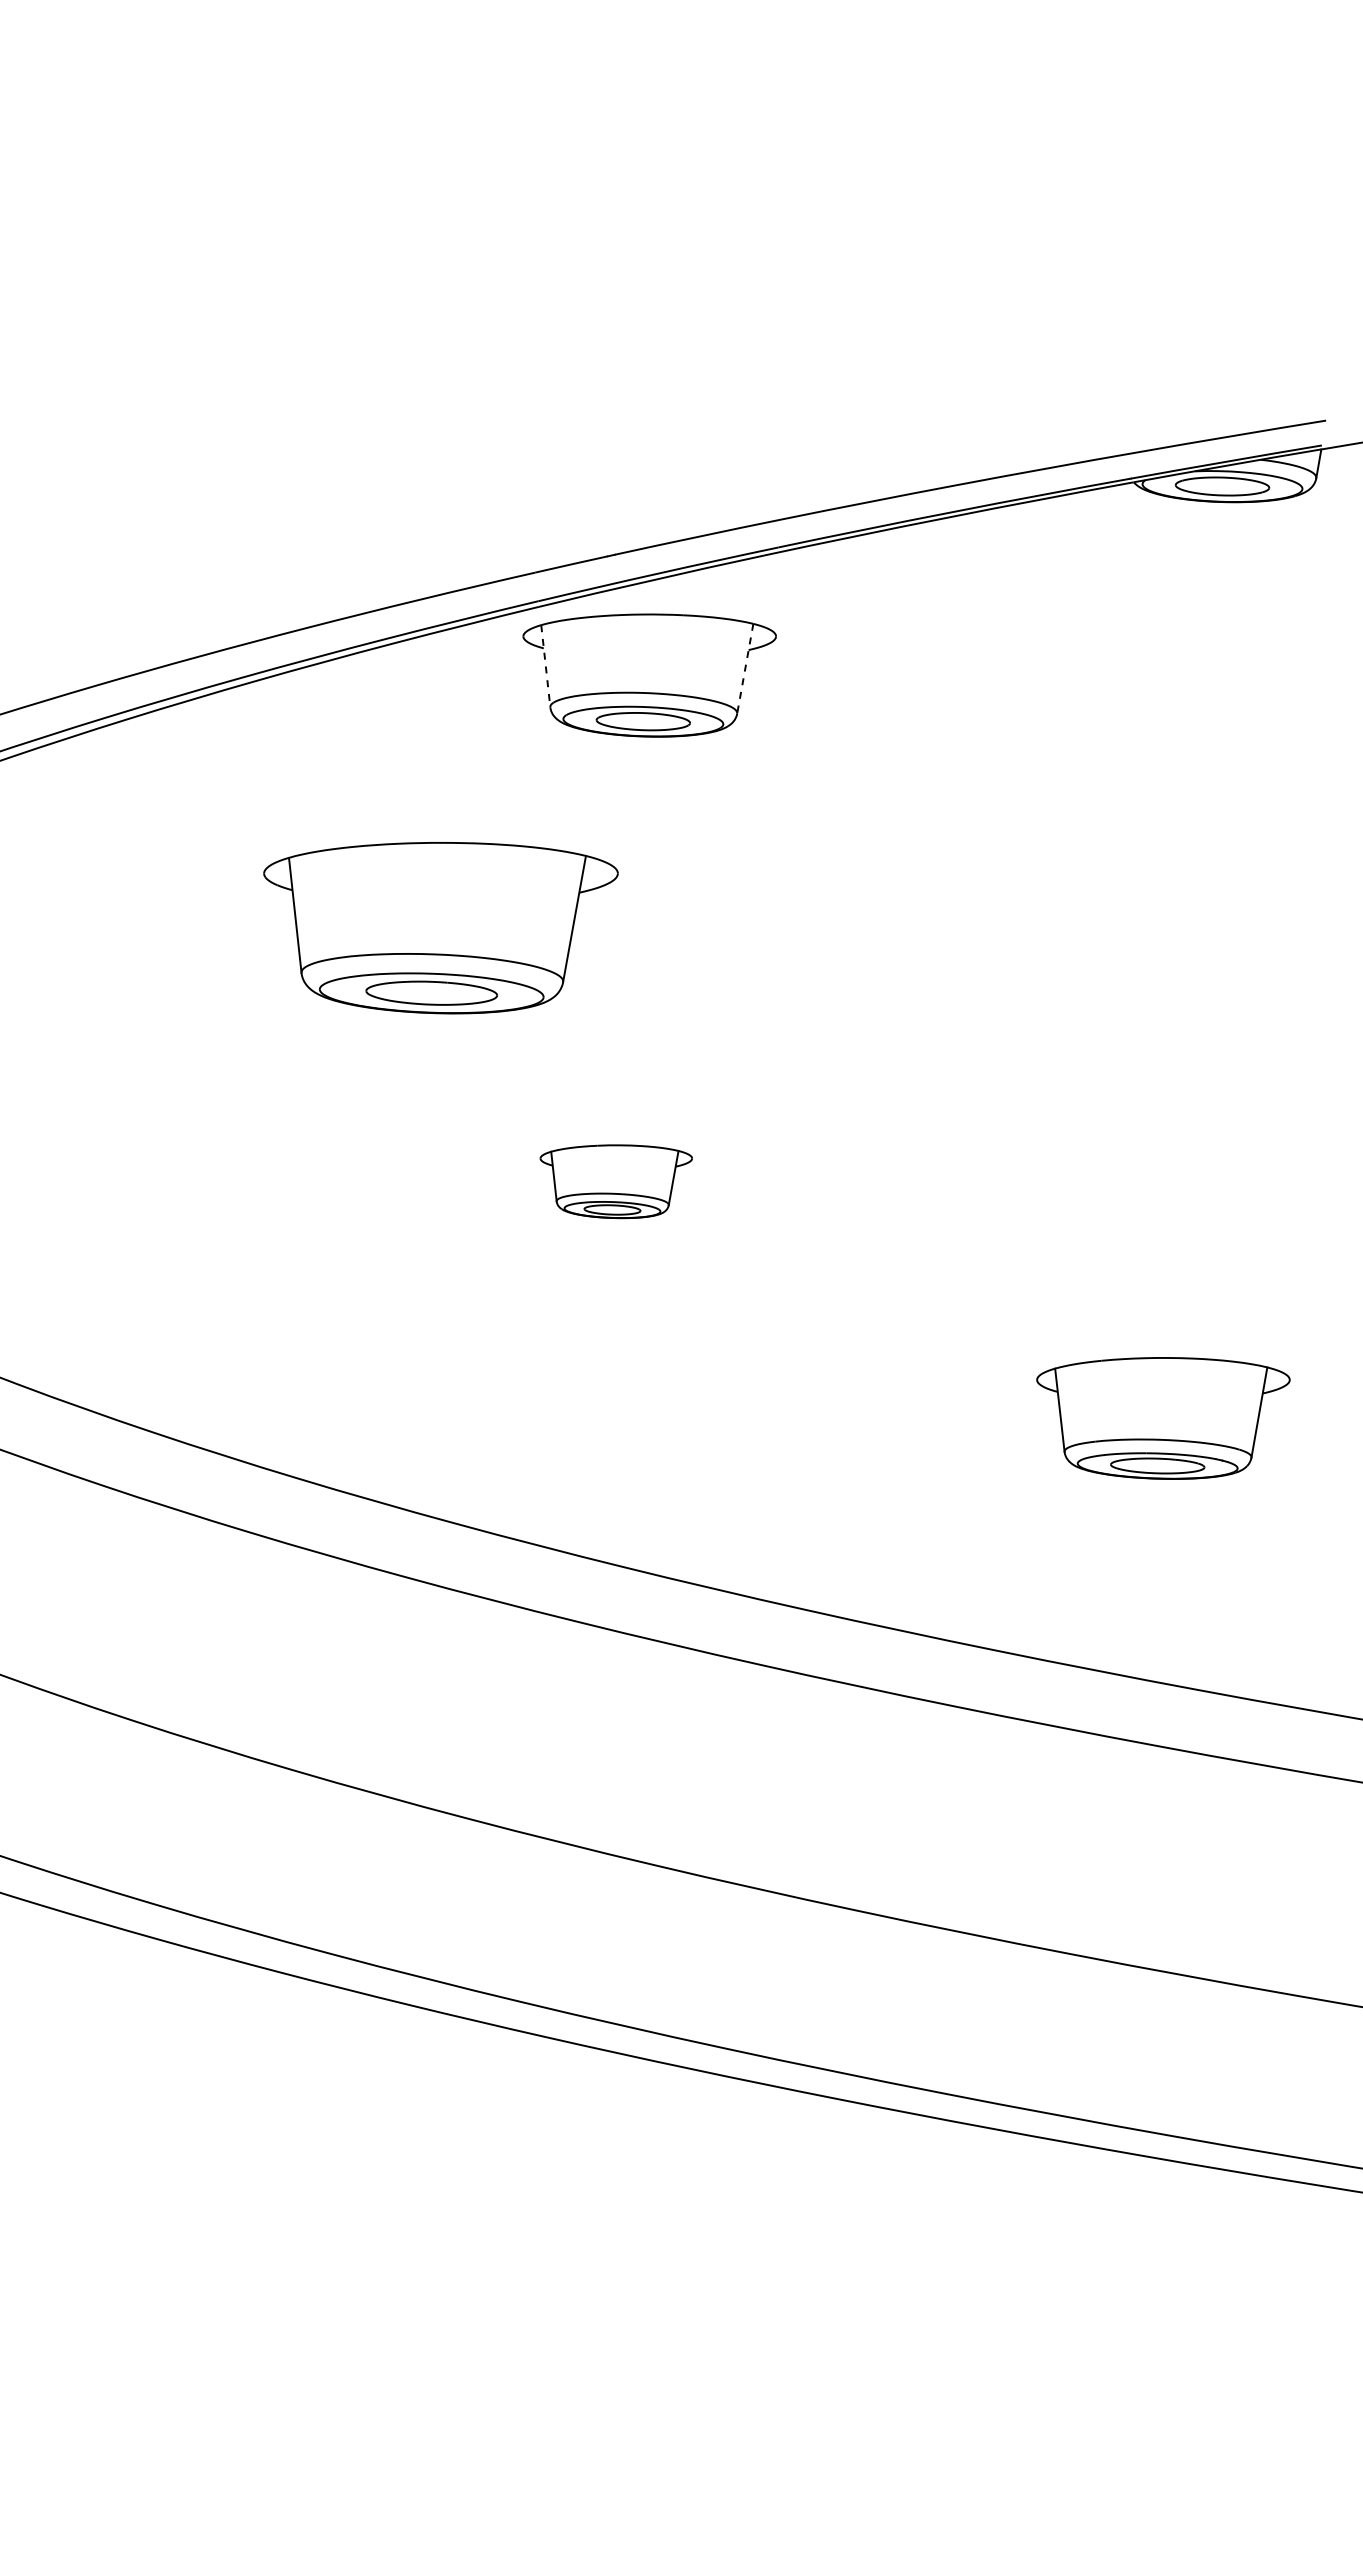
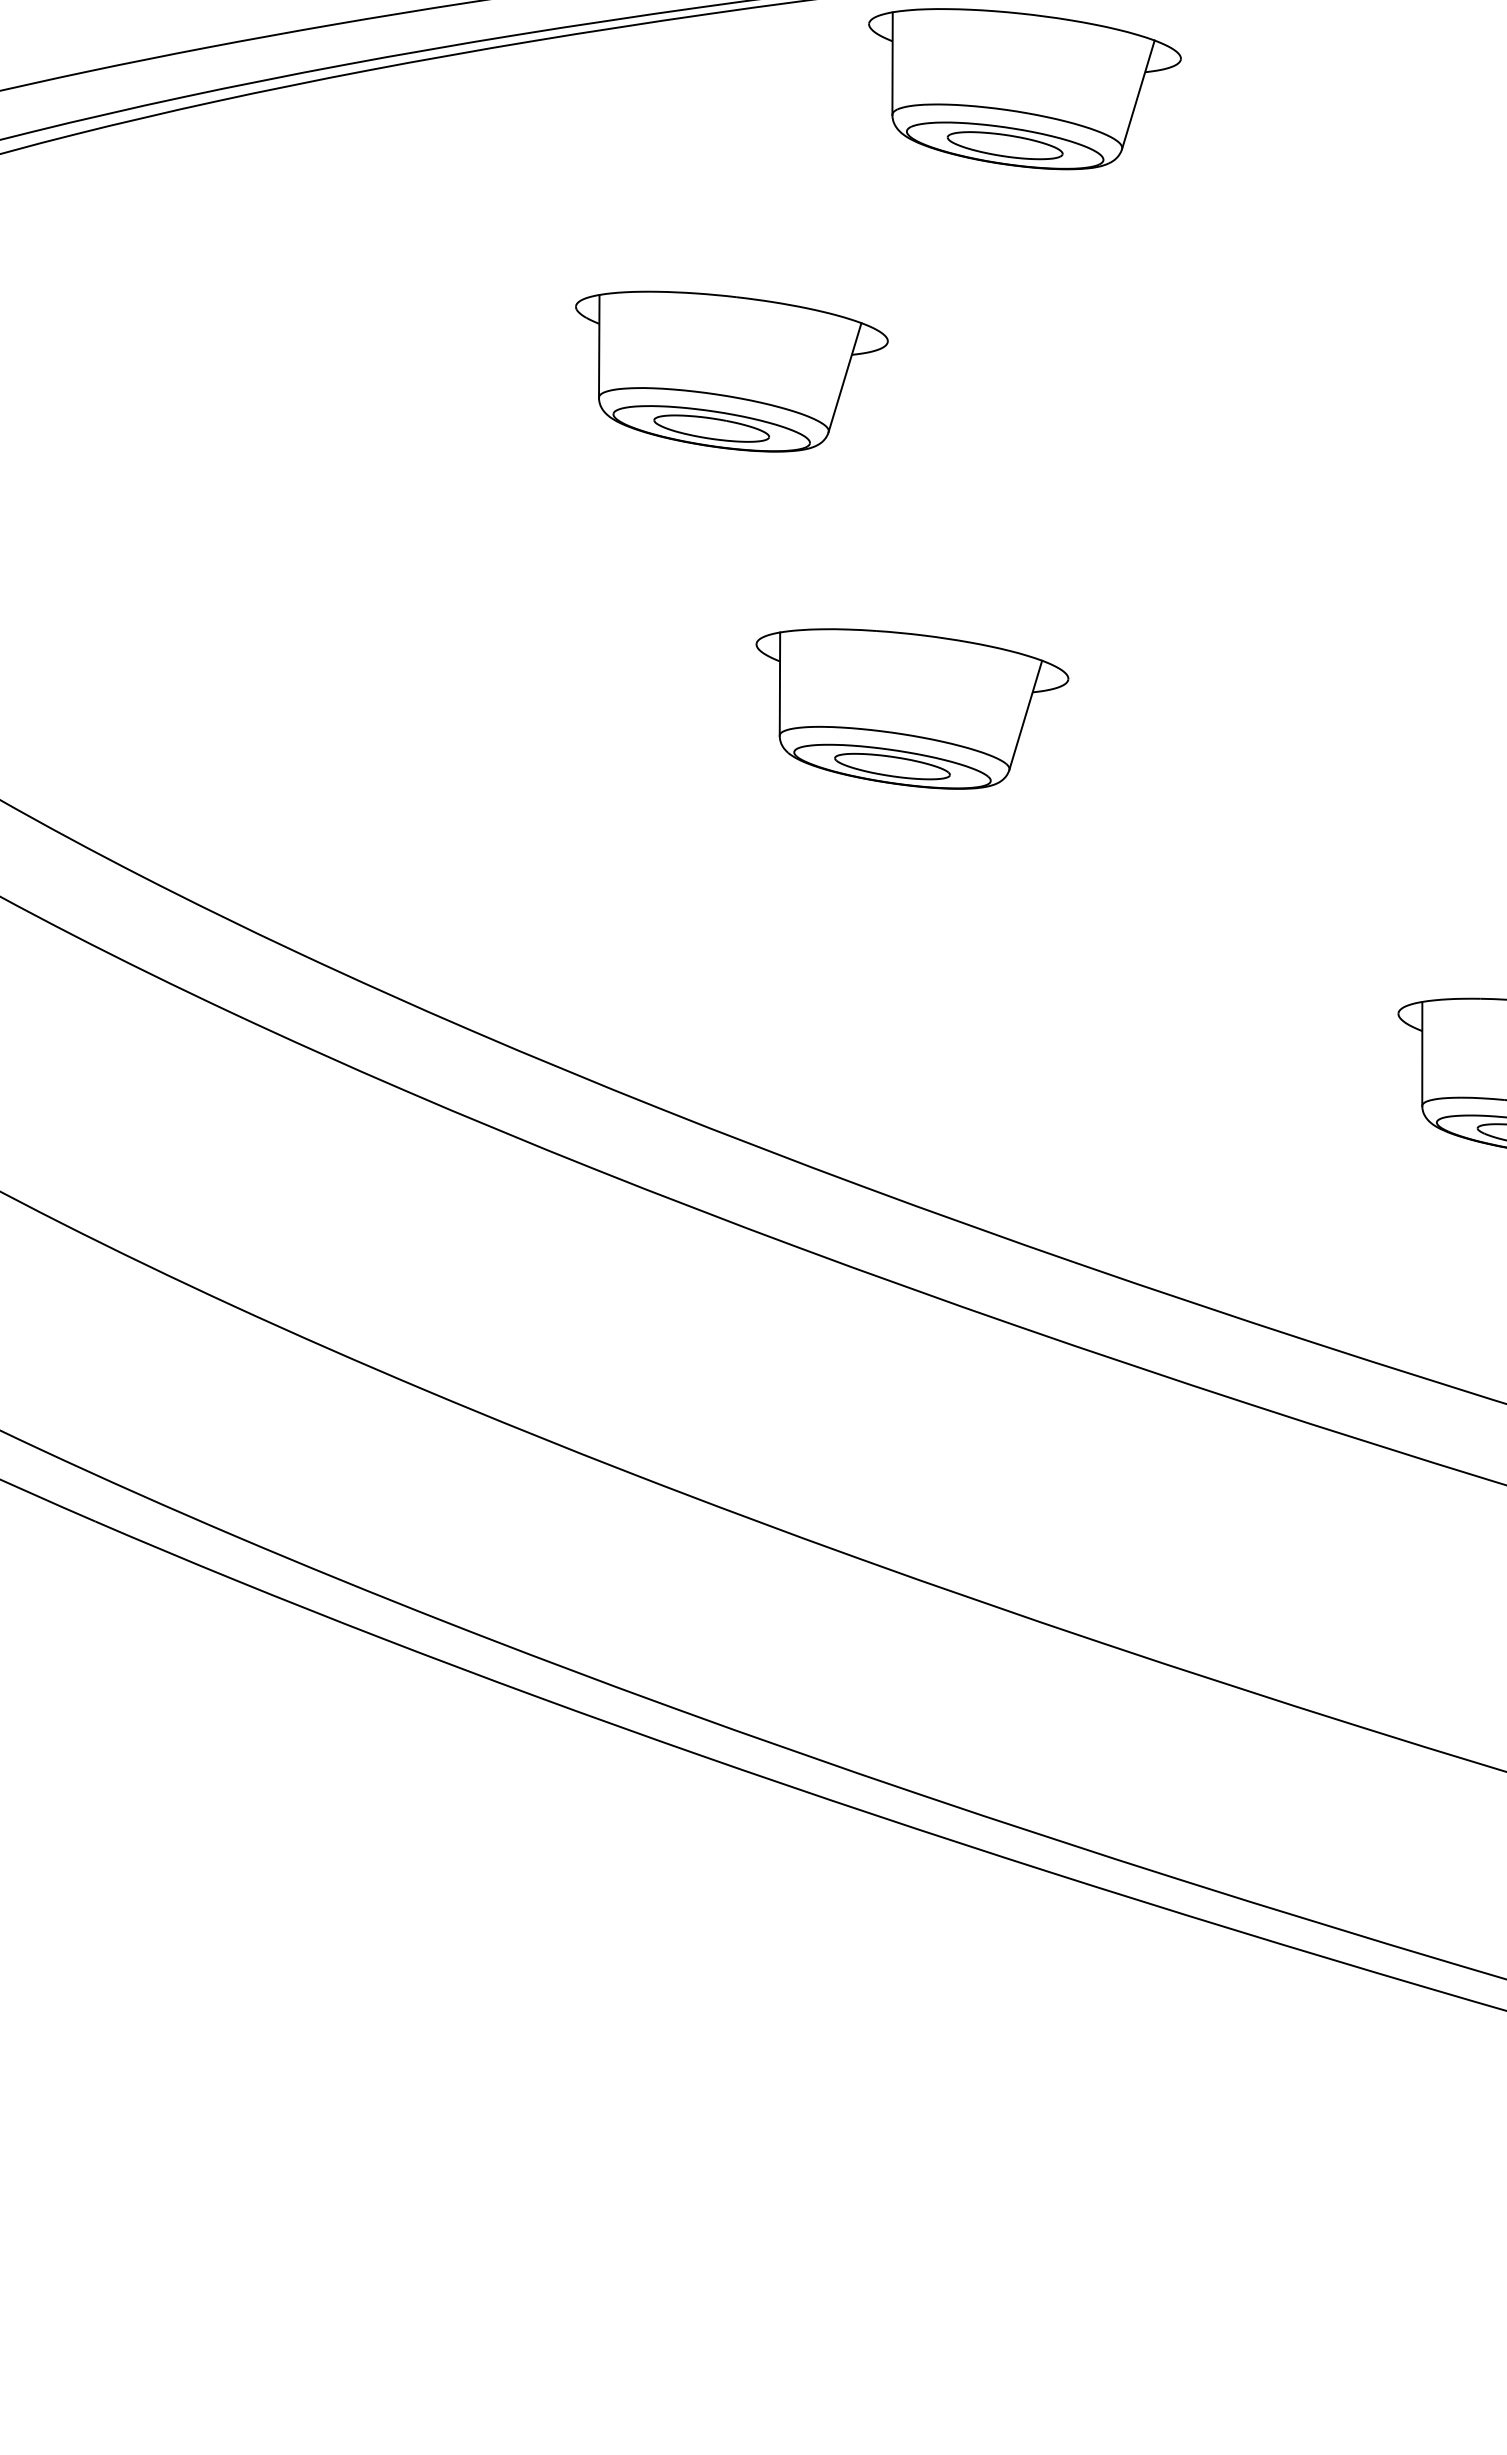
line: (545, 666) -> (892, 63), dashed -> solid
line: (745, 668) -> (1138, 94), dashed -> solid
part: (440, 928) -> (725, 372), size x0.71
part: (616, 1181) -> (907, 709), size x1.67

